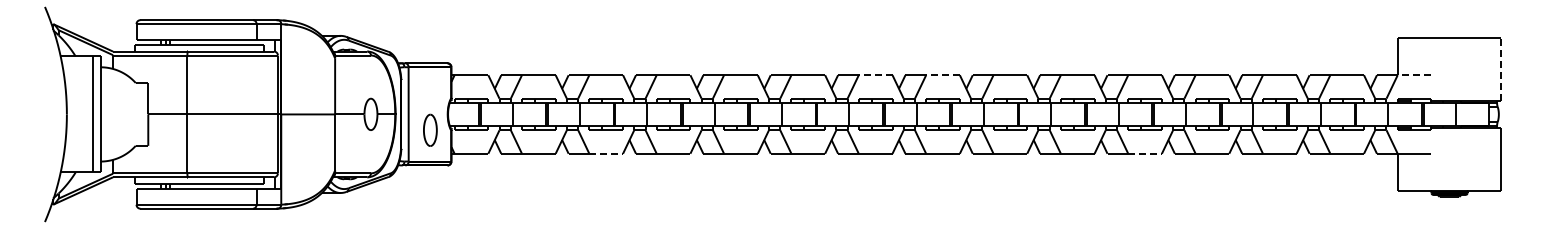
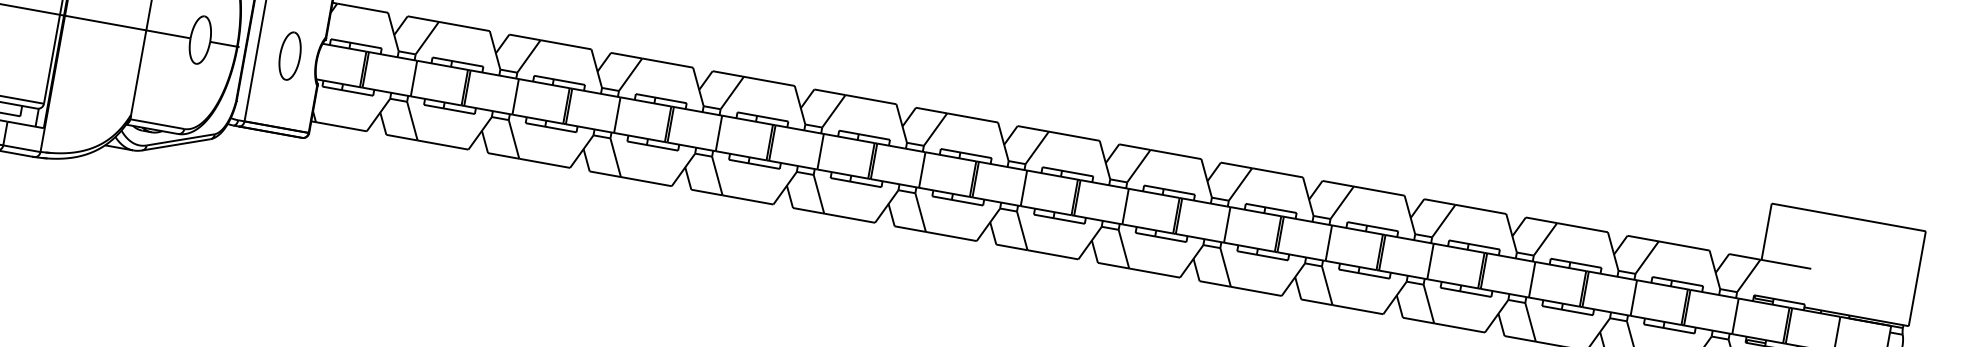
line: (1500, 68) -> (1917, 277), dashed -> solid
line: (875, 75) -> (972, 118), dashed -> solid
line: (943, 75) -> (1074, 136), dashed -> solid
line: (1414, 75) -> (1785, 264), dashed -> solid
part: (430, 129) -> (290, 54), moved
line: (606, 153) -> (545, 163), dashed -> solid
line: (1145, 153) -> (1358, 309), dashed -> solid

